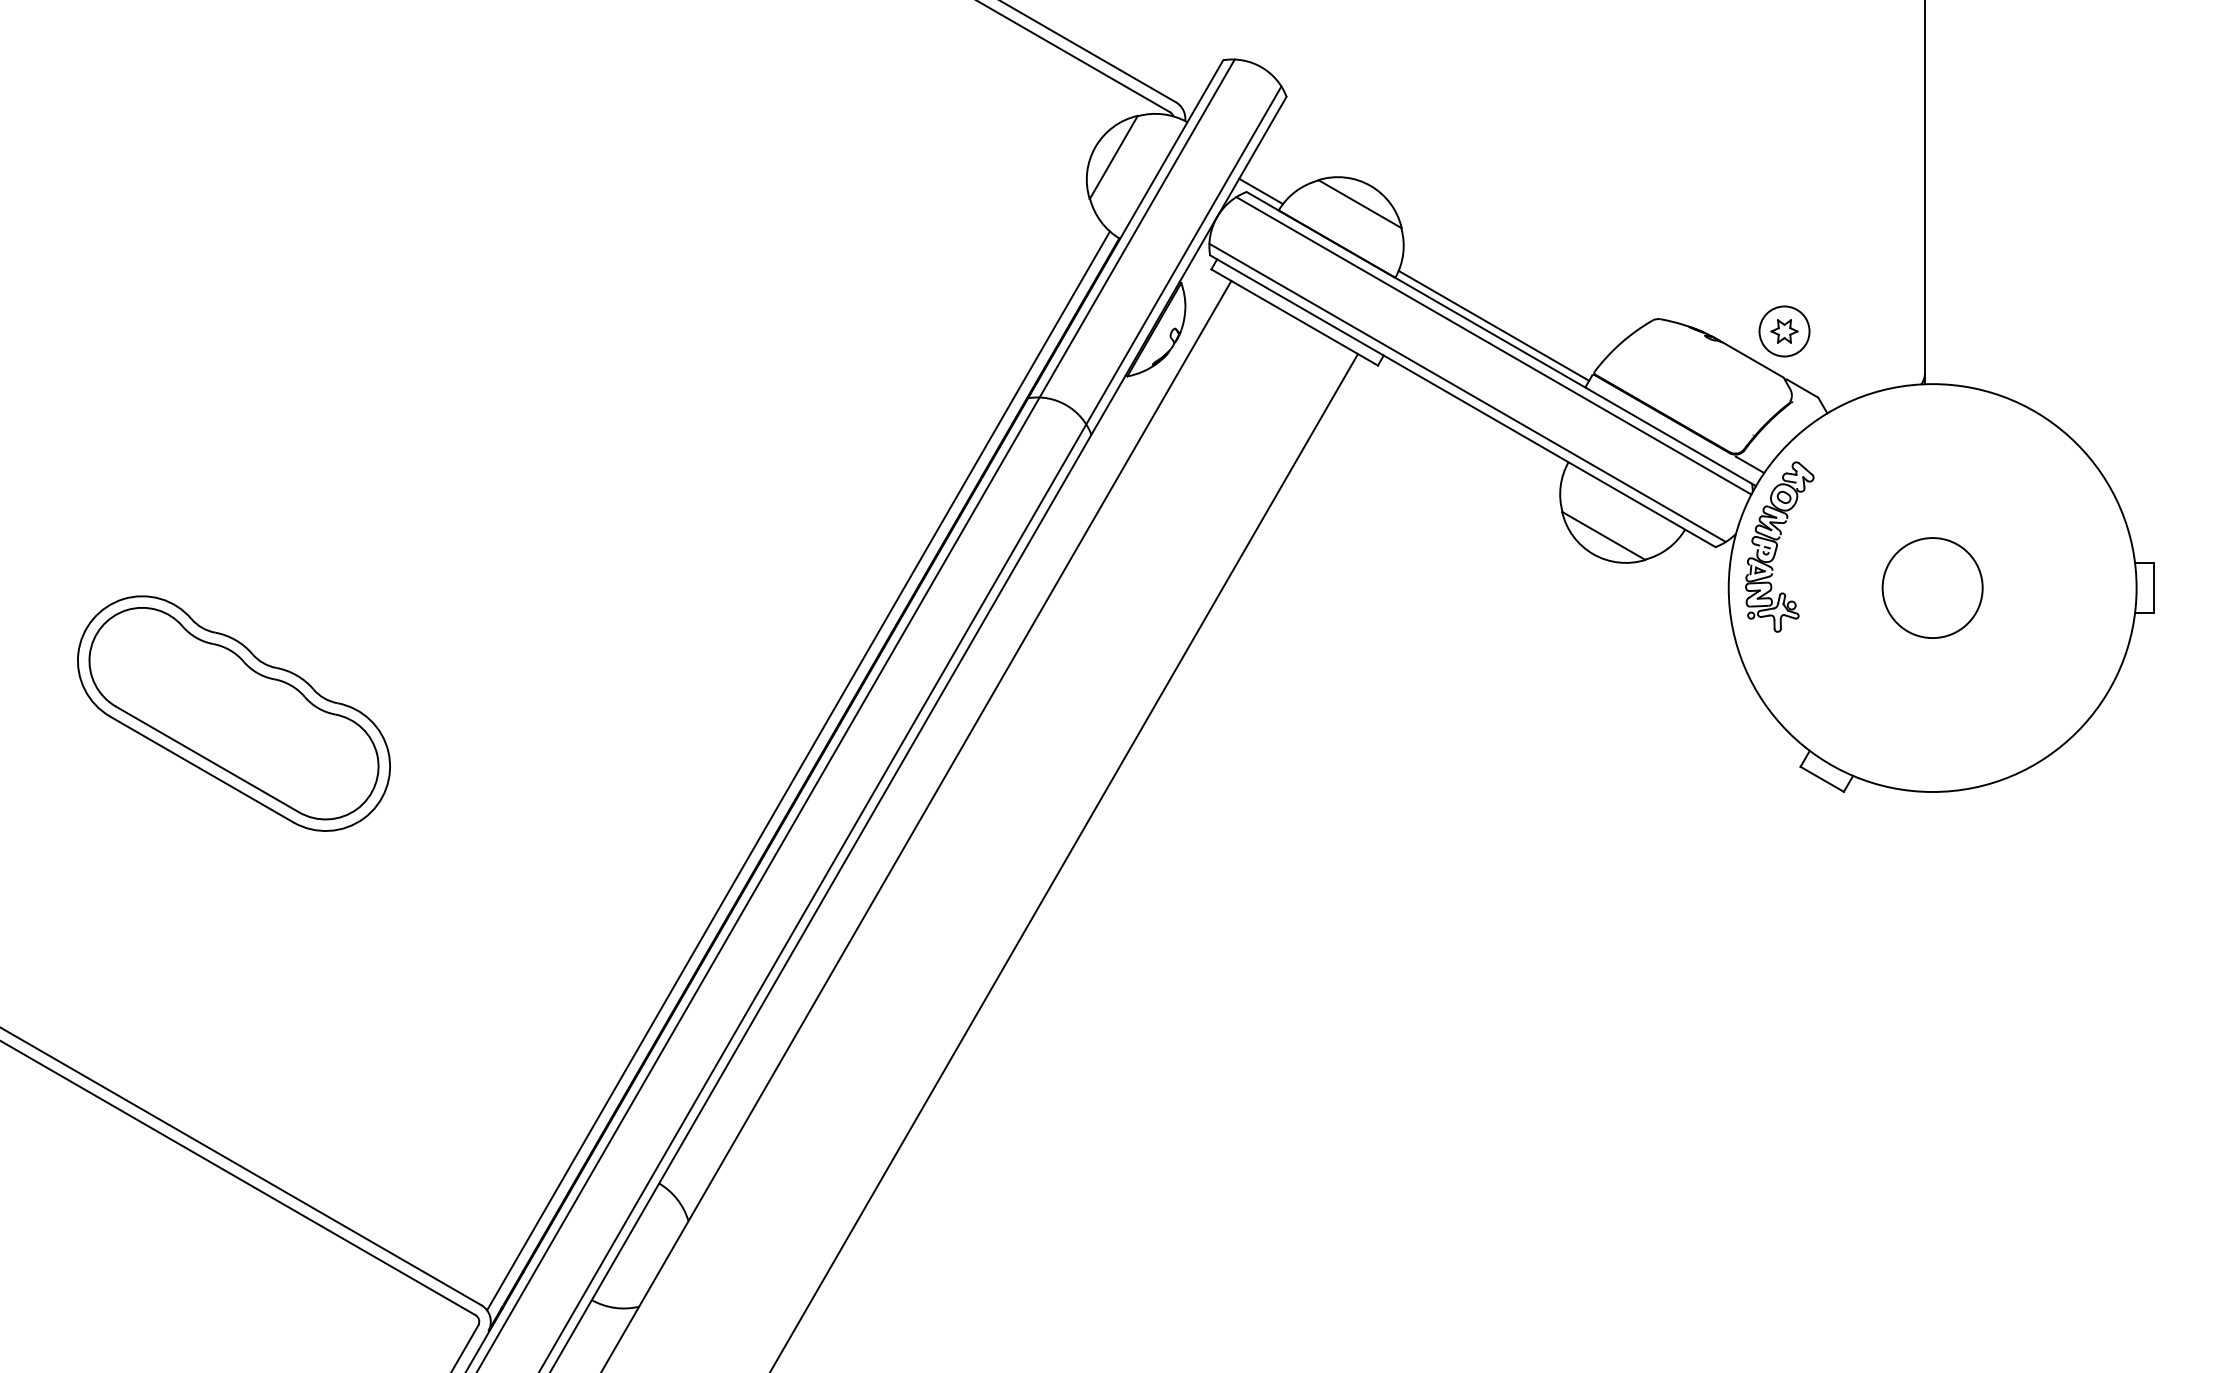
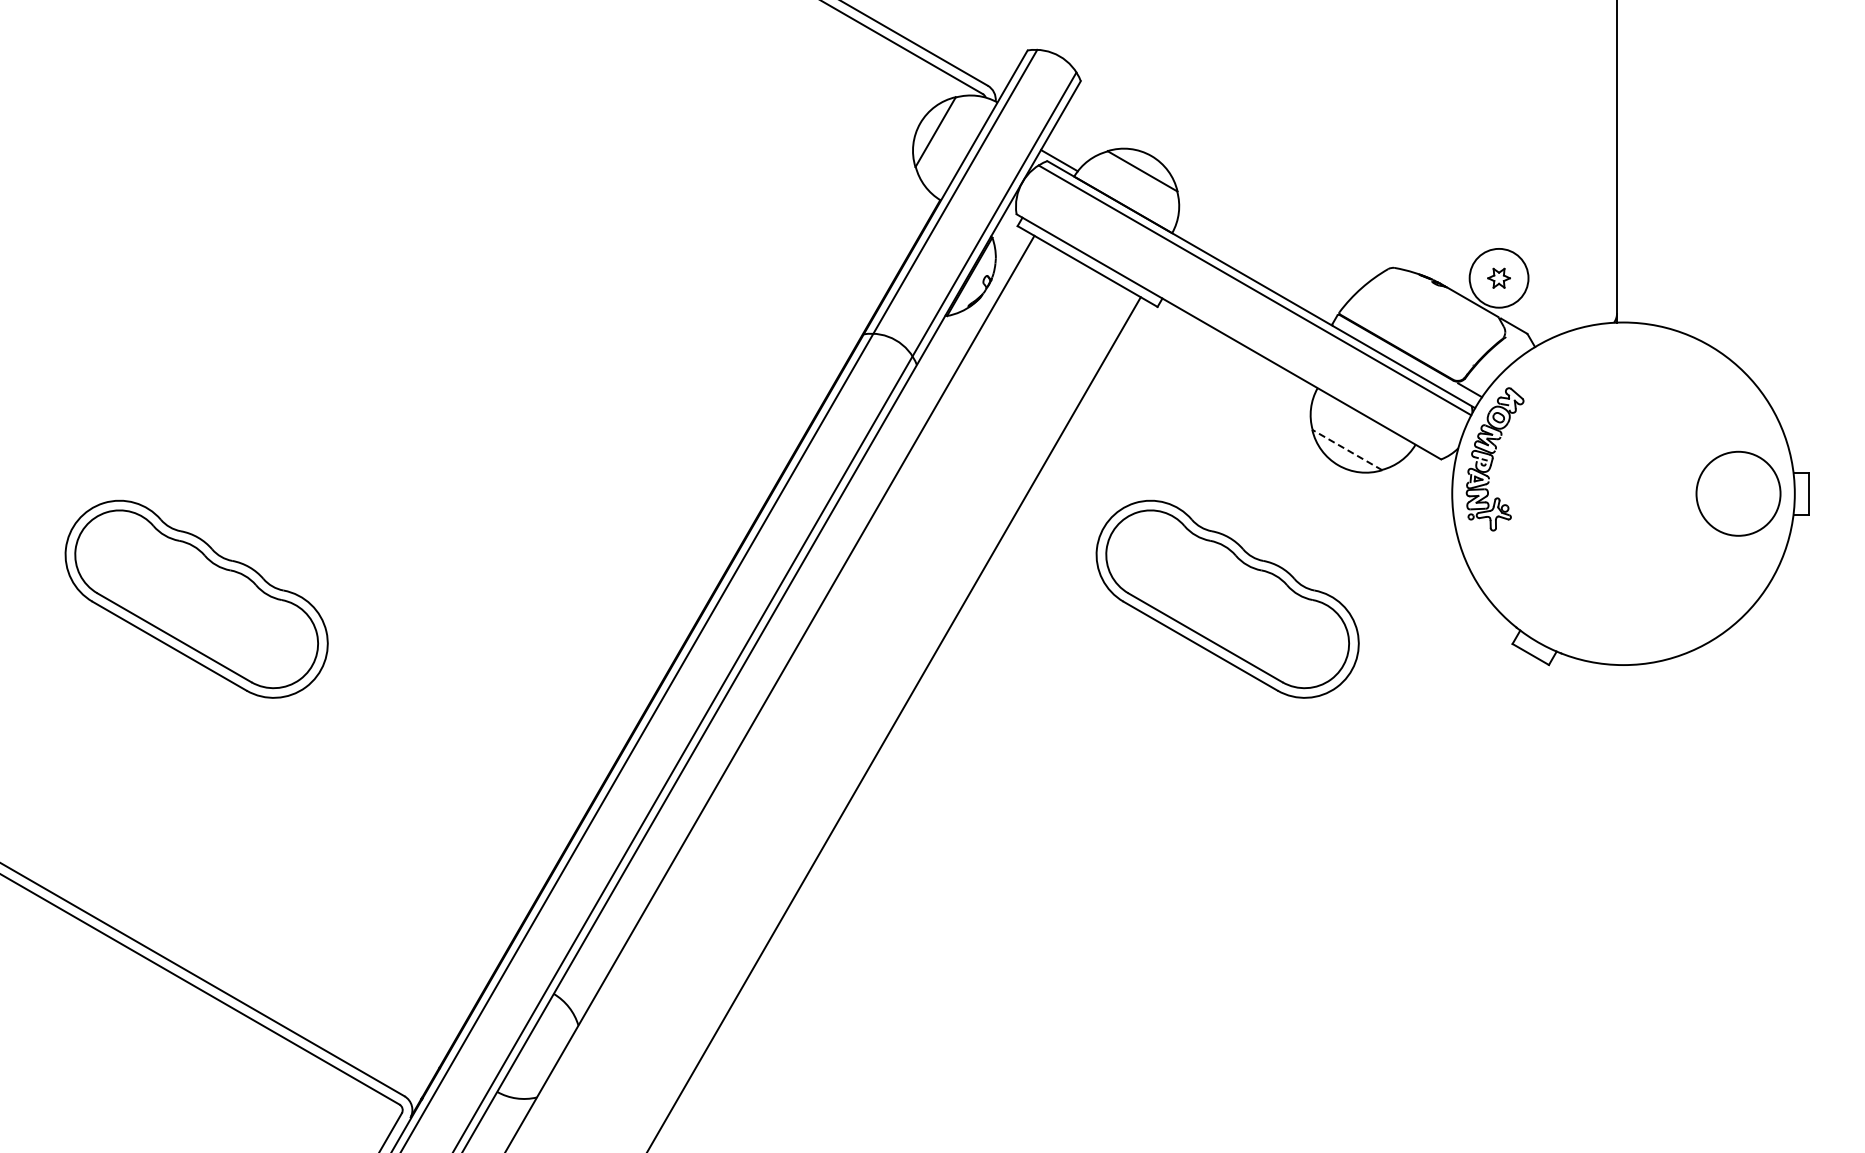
line: (1493, 325) -> (1254, 273), removed
circle: (1785, 331) -> (1499, 278), size x1.4
line: (1467, 392) -> (1232, 329), removed
line: (1602, 535) -> (1346, 449), solid -> dashed
circle: (1932, 587) -> (1738, 493), moved
part: (1461, 712) -> (1227, 598), added
line: (798, 771) -> (670, 647), removed

